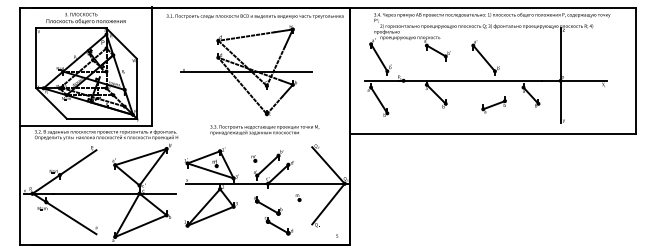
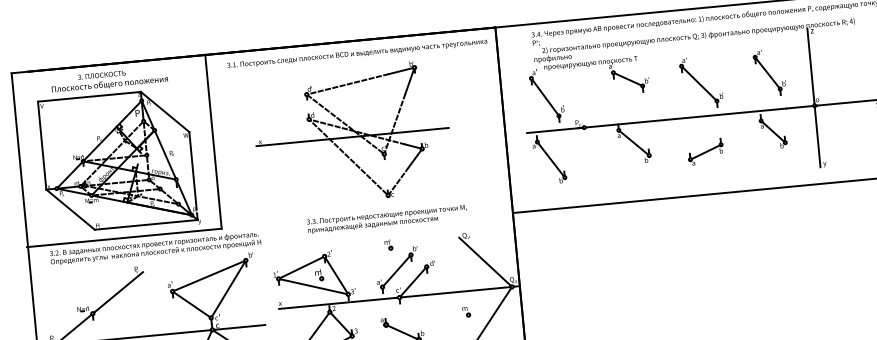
part: (531, 55) -> (768, 72), added
part: (493, 104) -> (704, 151), moved
part: (254, 158) -> (389, 244), moved
part: (298, 197) -> (466, 311), moved

